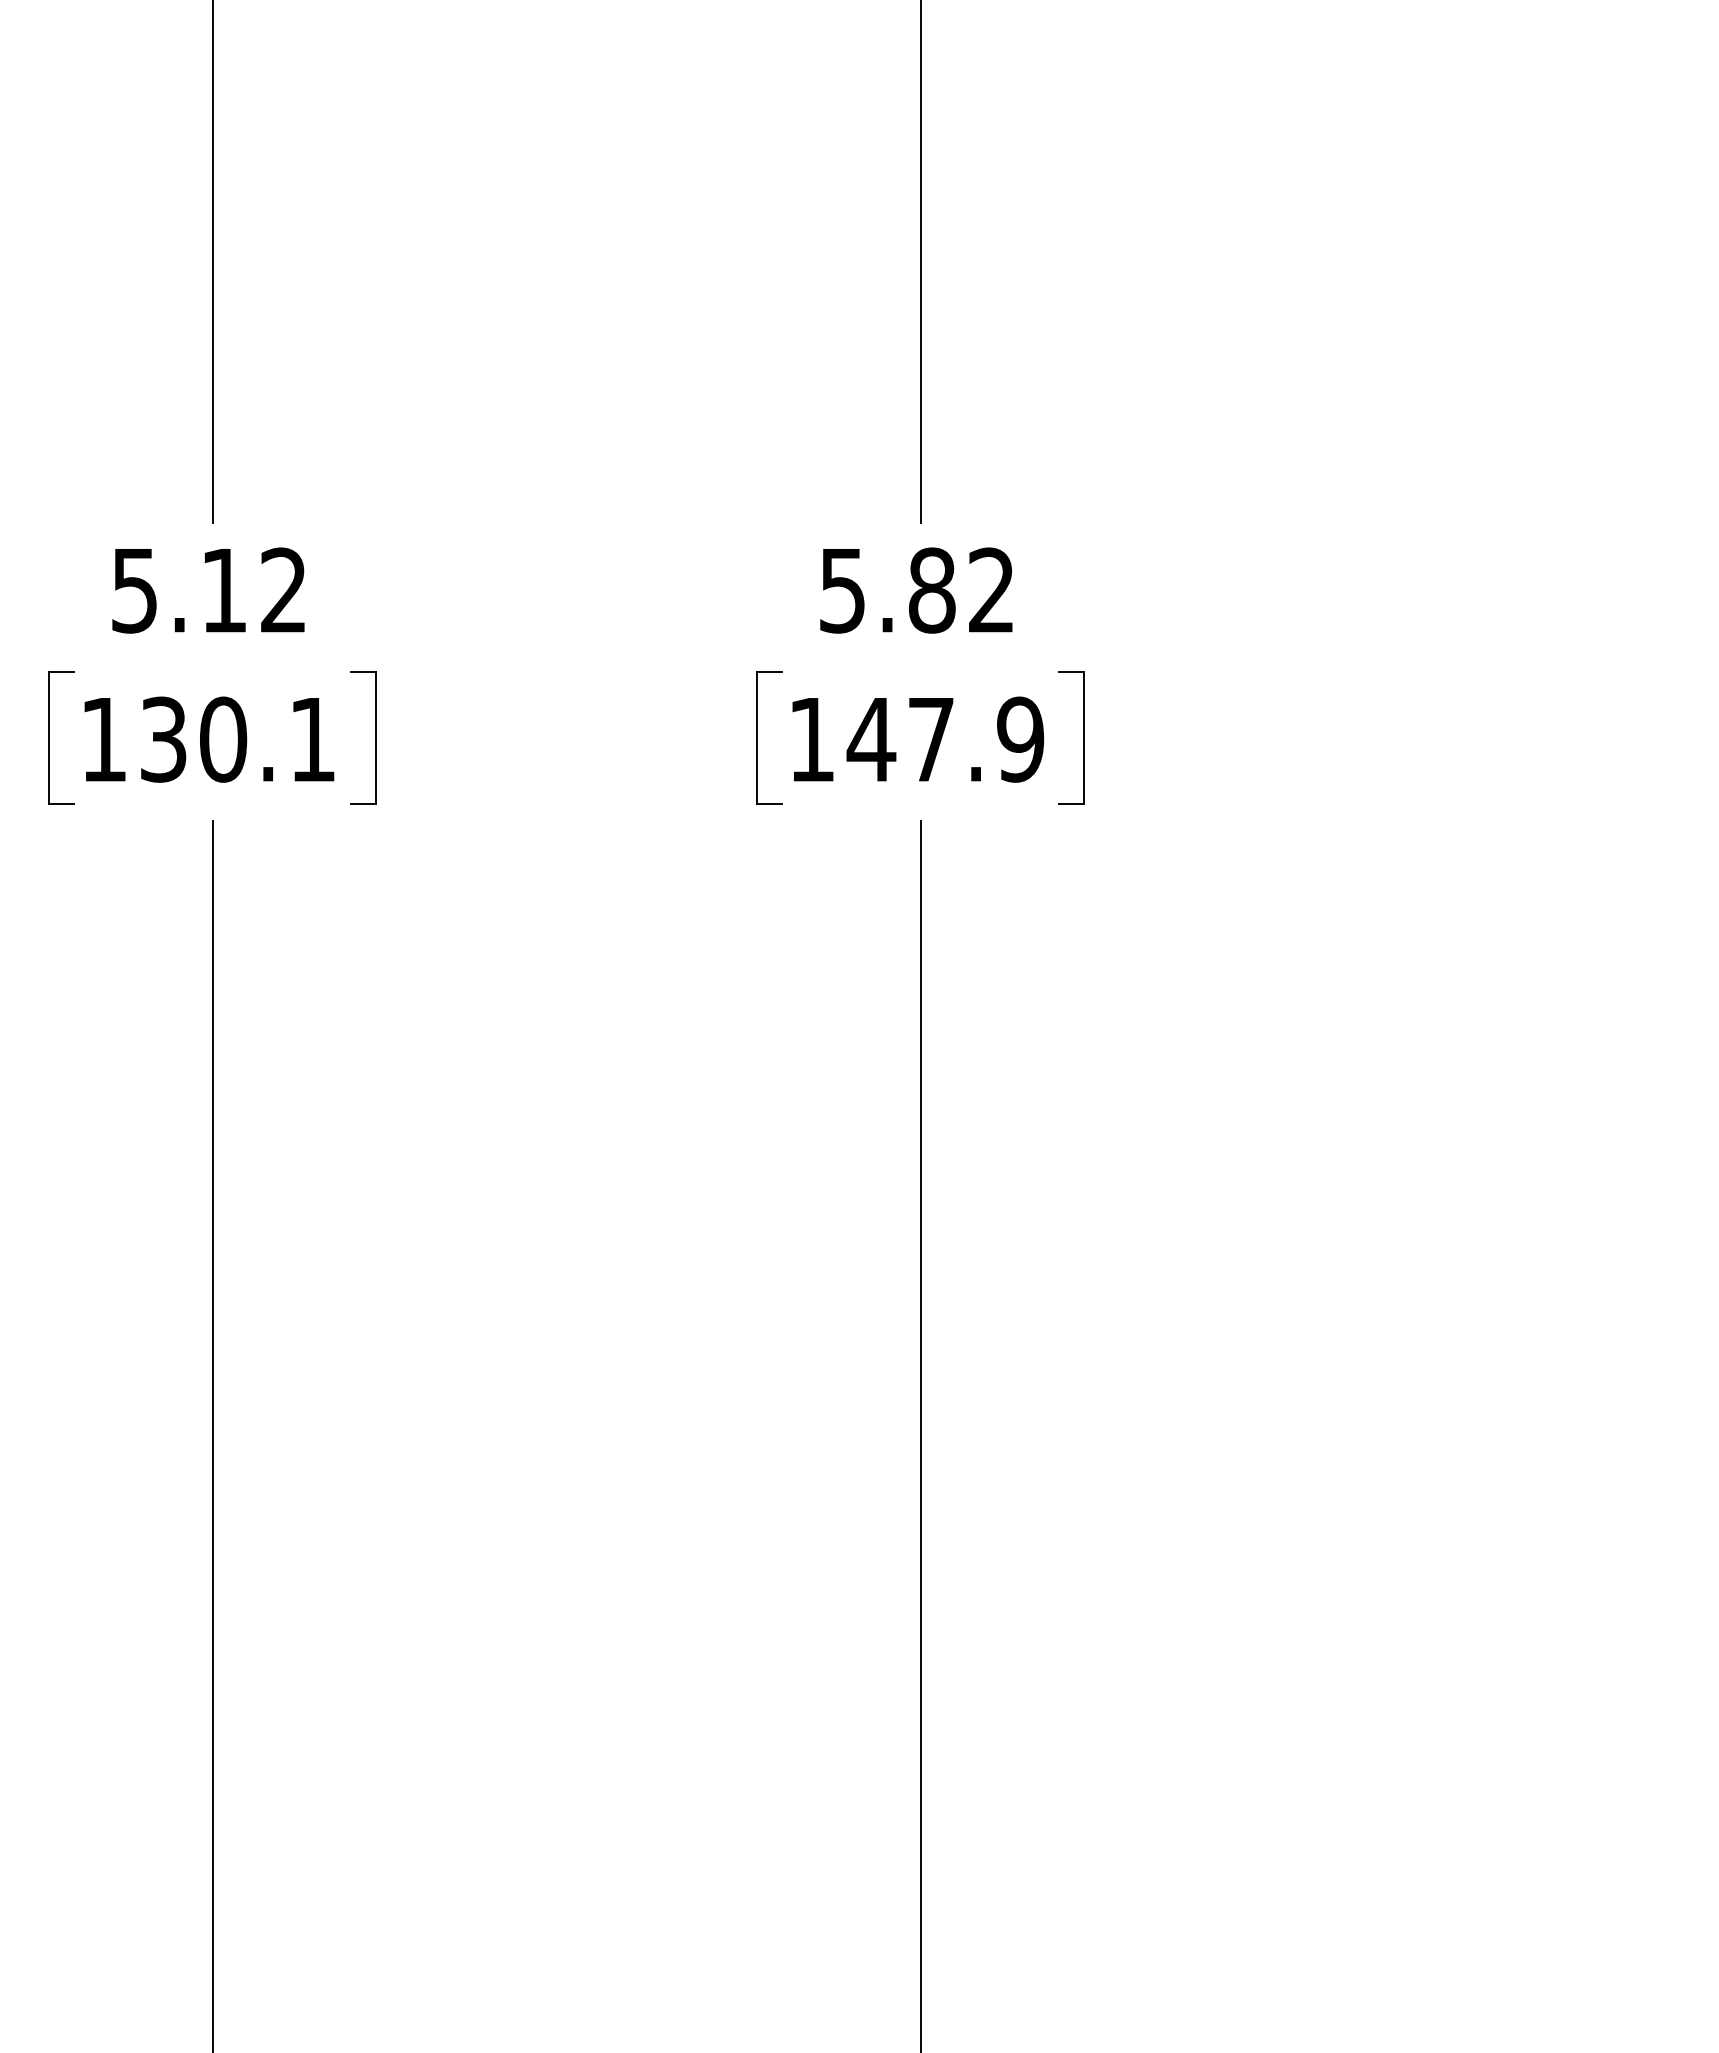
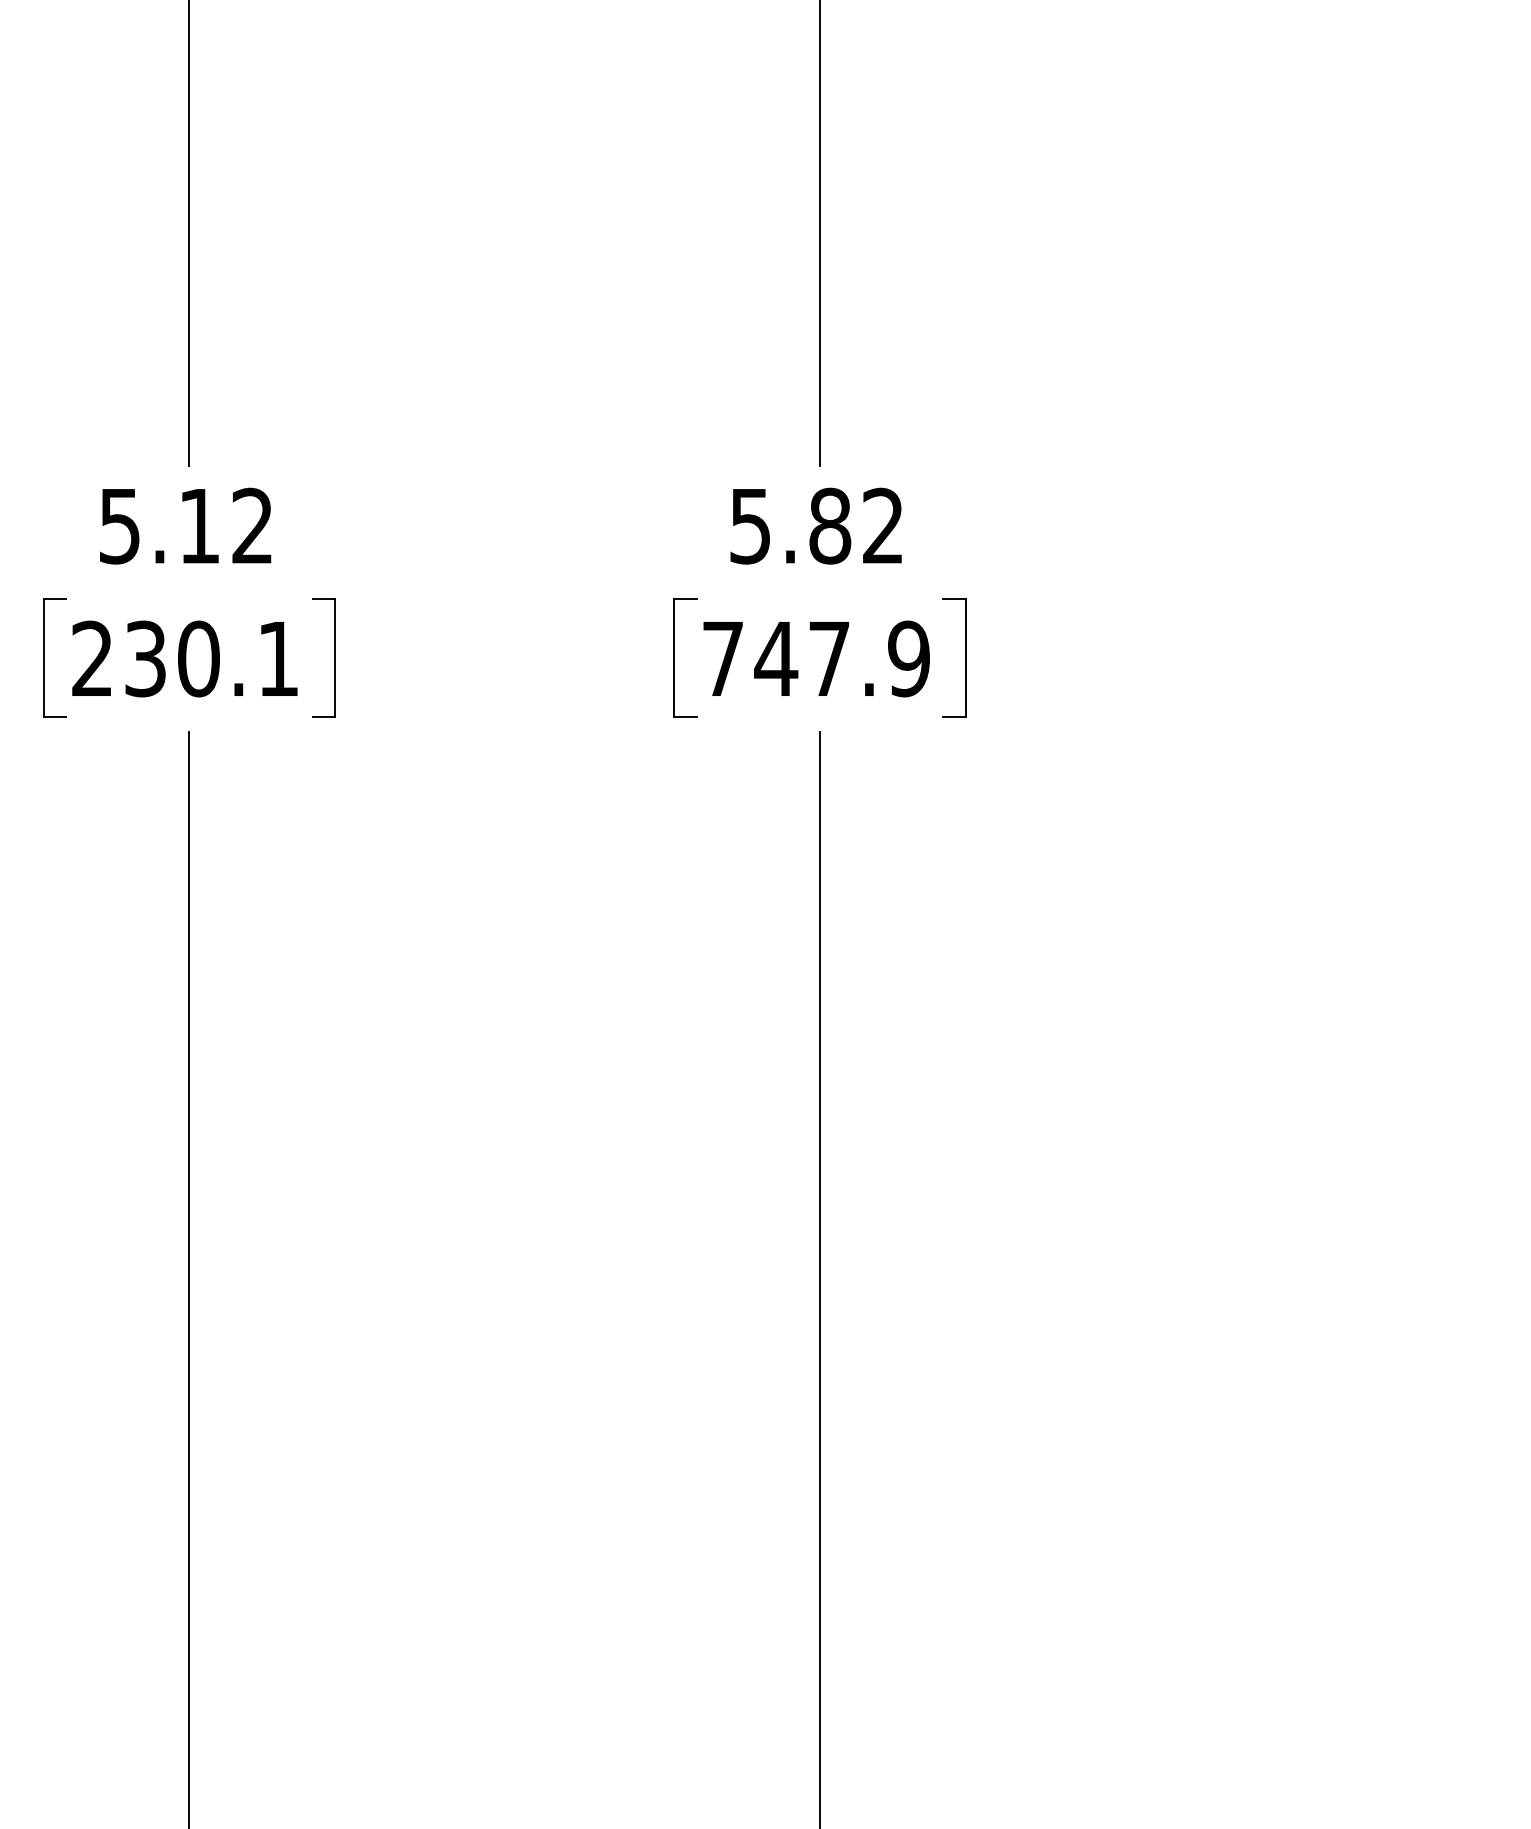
text: (102, 737) -> (91, 657), 130.1 -> 230.1
text: (811, 739) -> (722, 658), 147.9 -> 747.9

